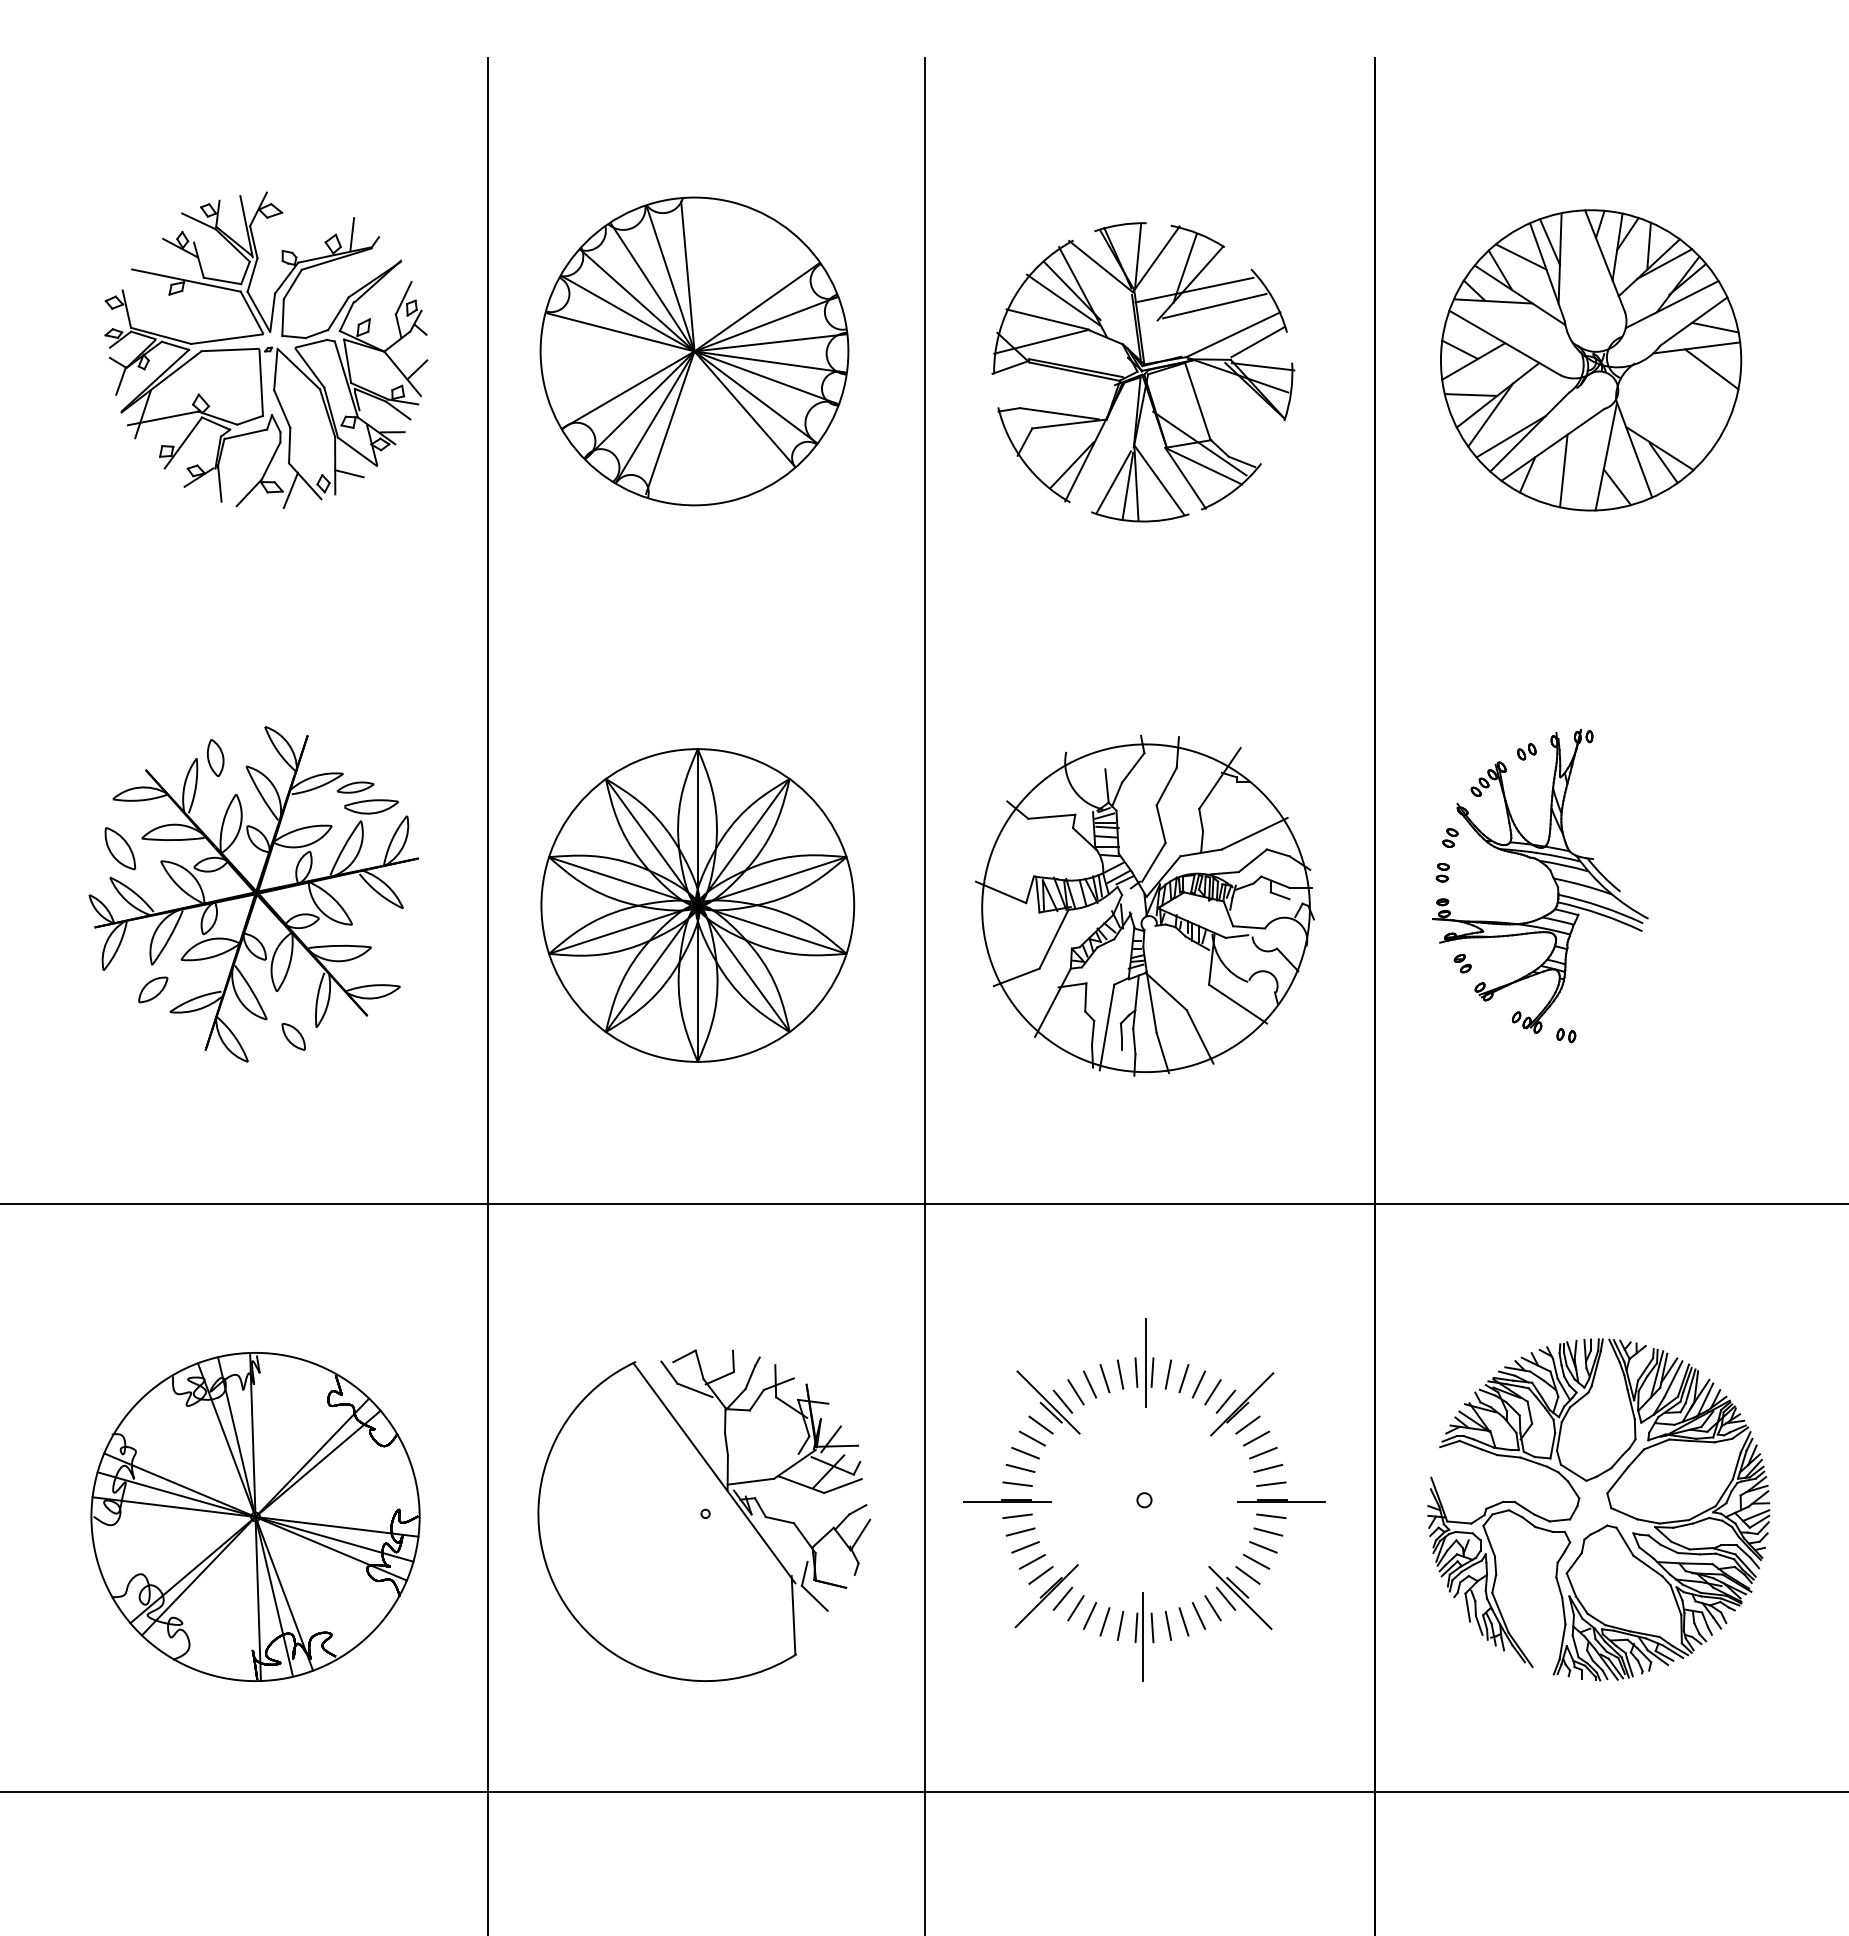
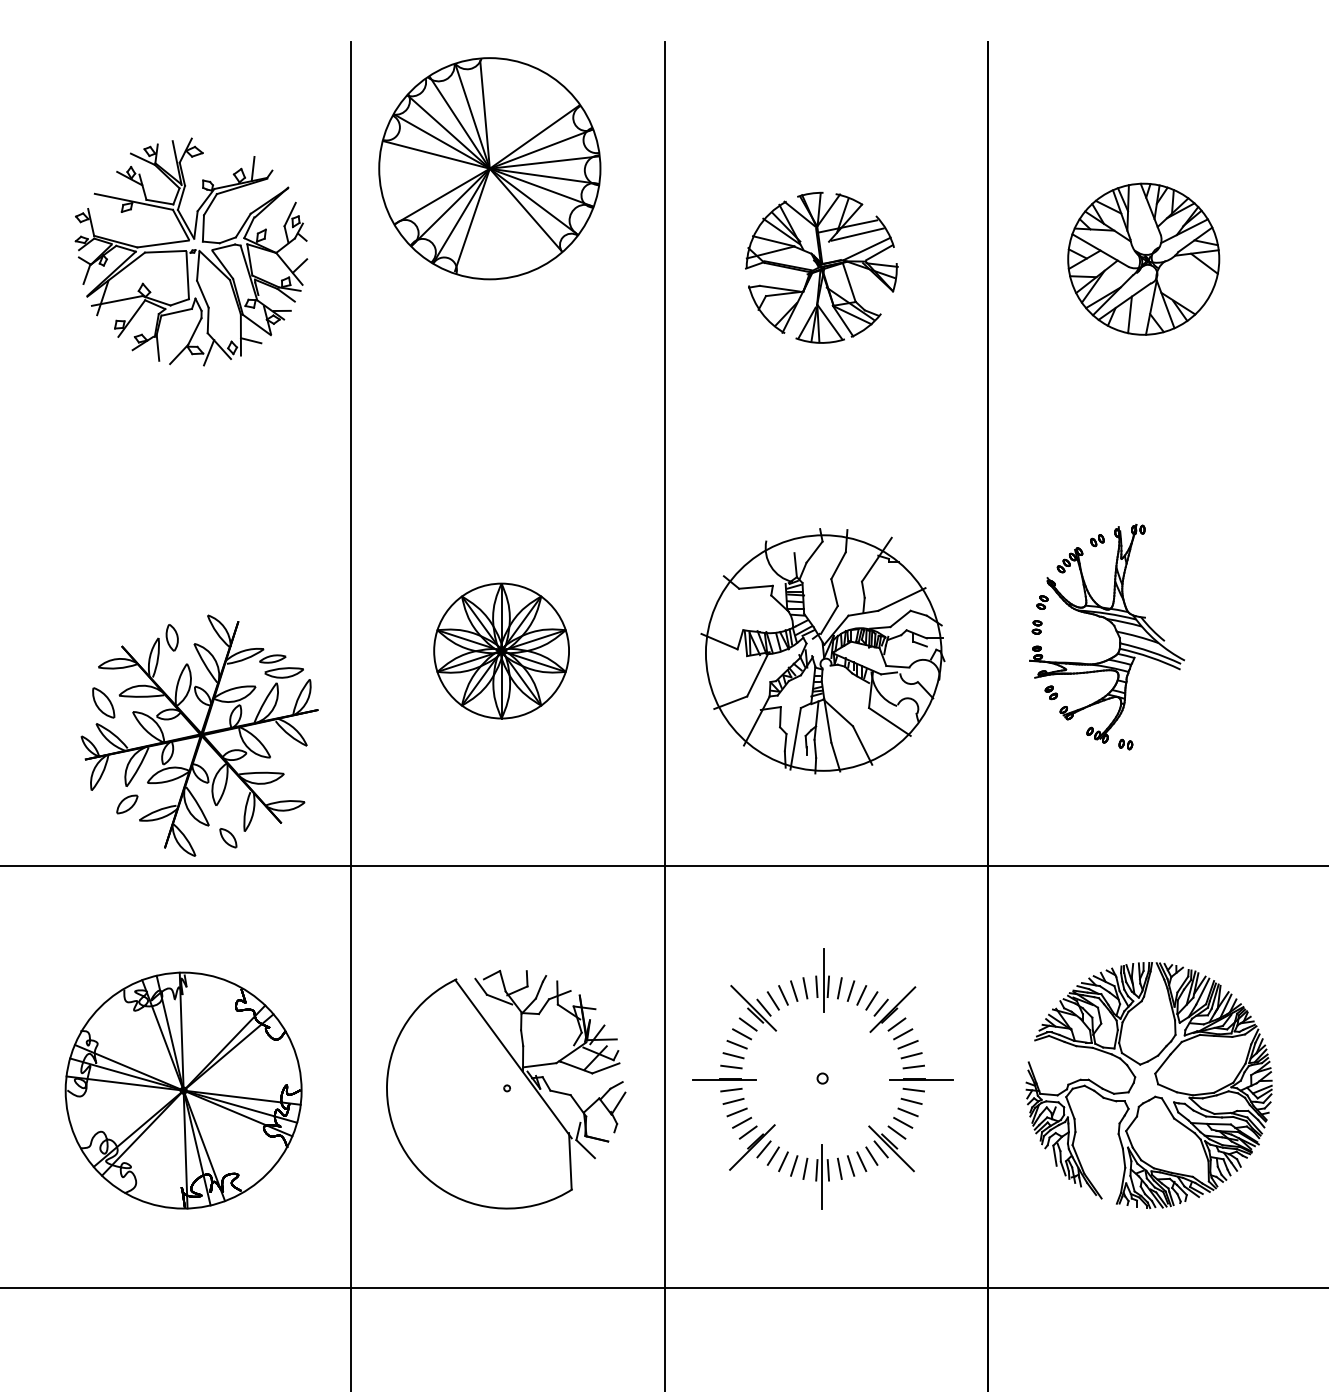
part: (694, 351) -> (489, 168), moved
part: (1591, 360) -> (1143, 259), size x0.7
part: (1143, 372) -> (821, 267), size x0.7
part: (253, 894) -> (199, 735), moved
part: (697, 905) -> (501, 651), size x0.6

